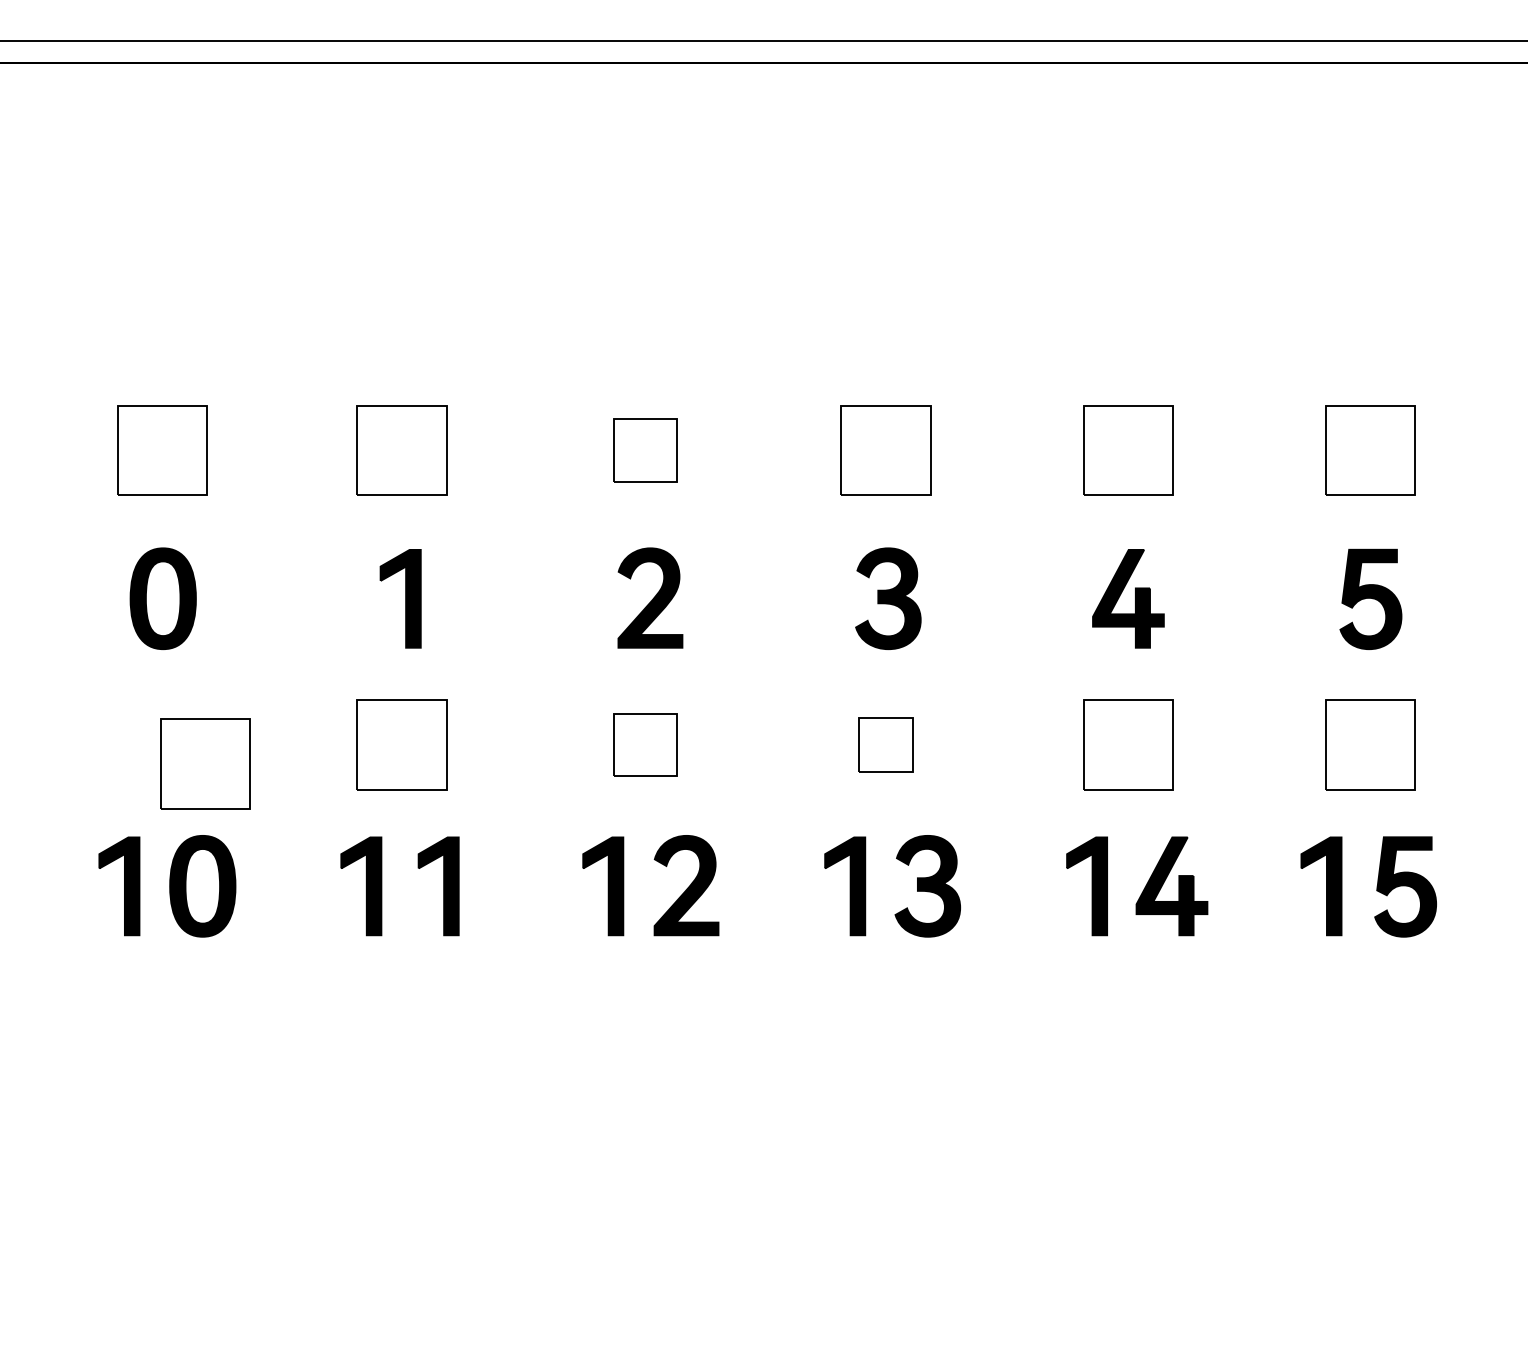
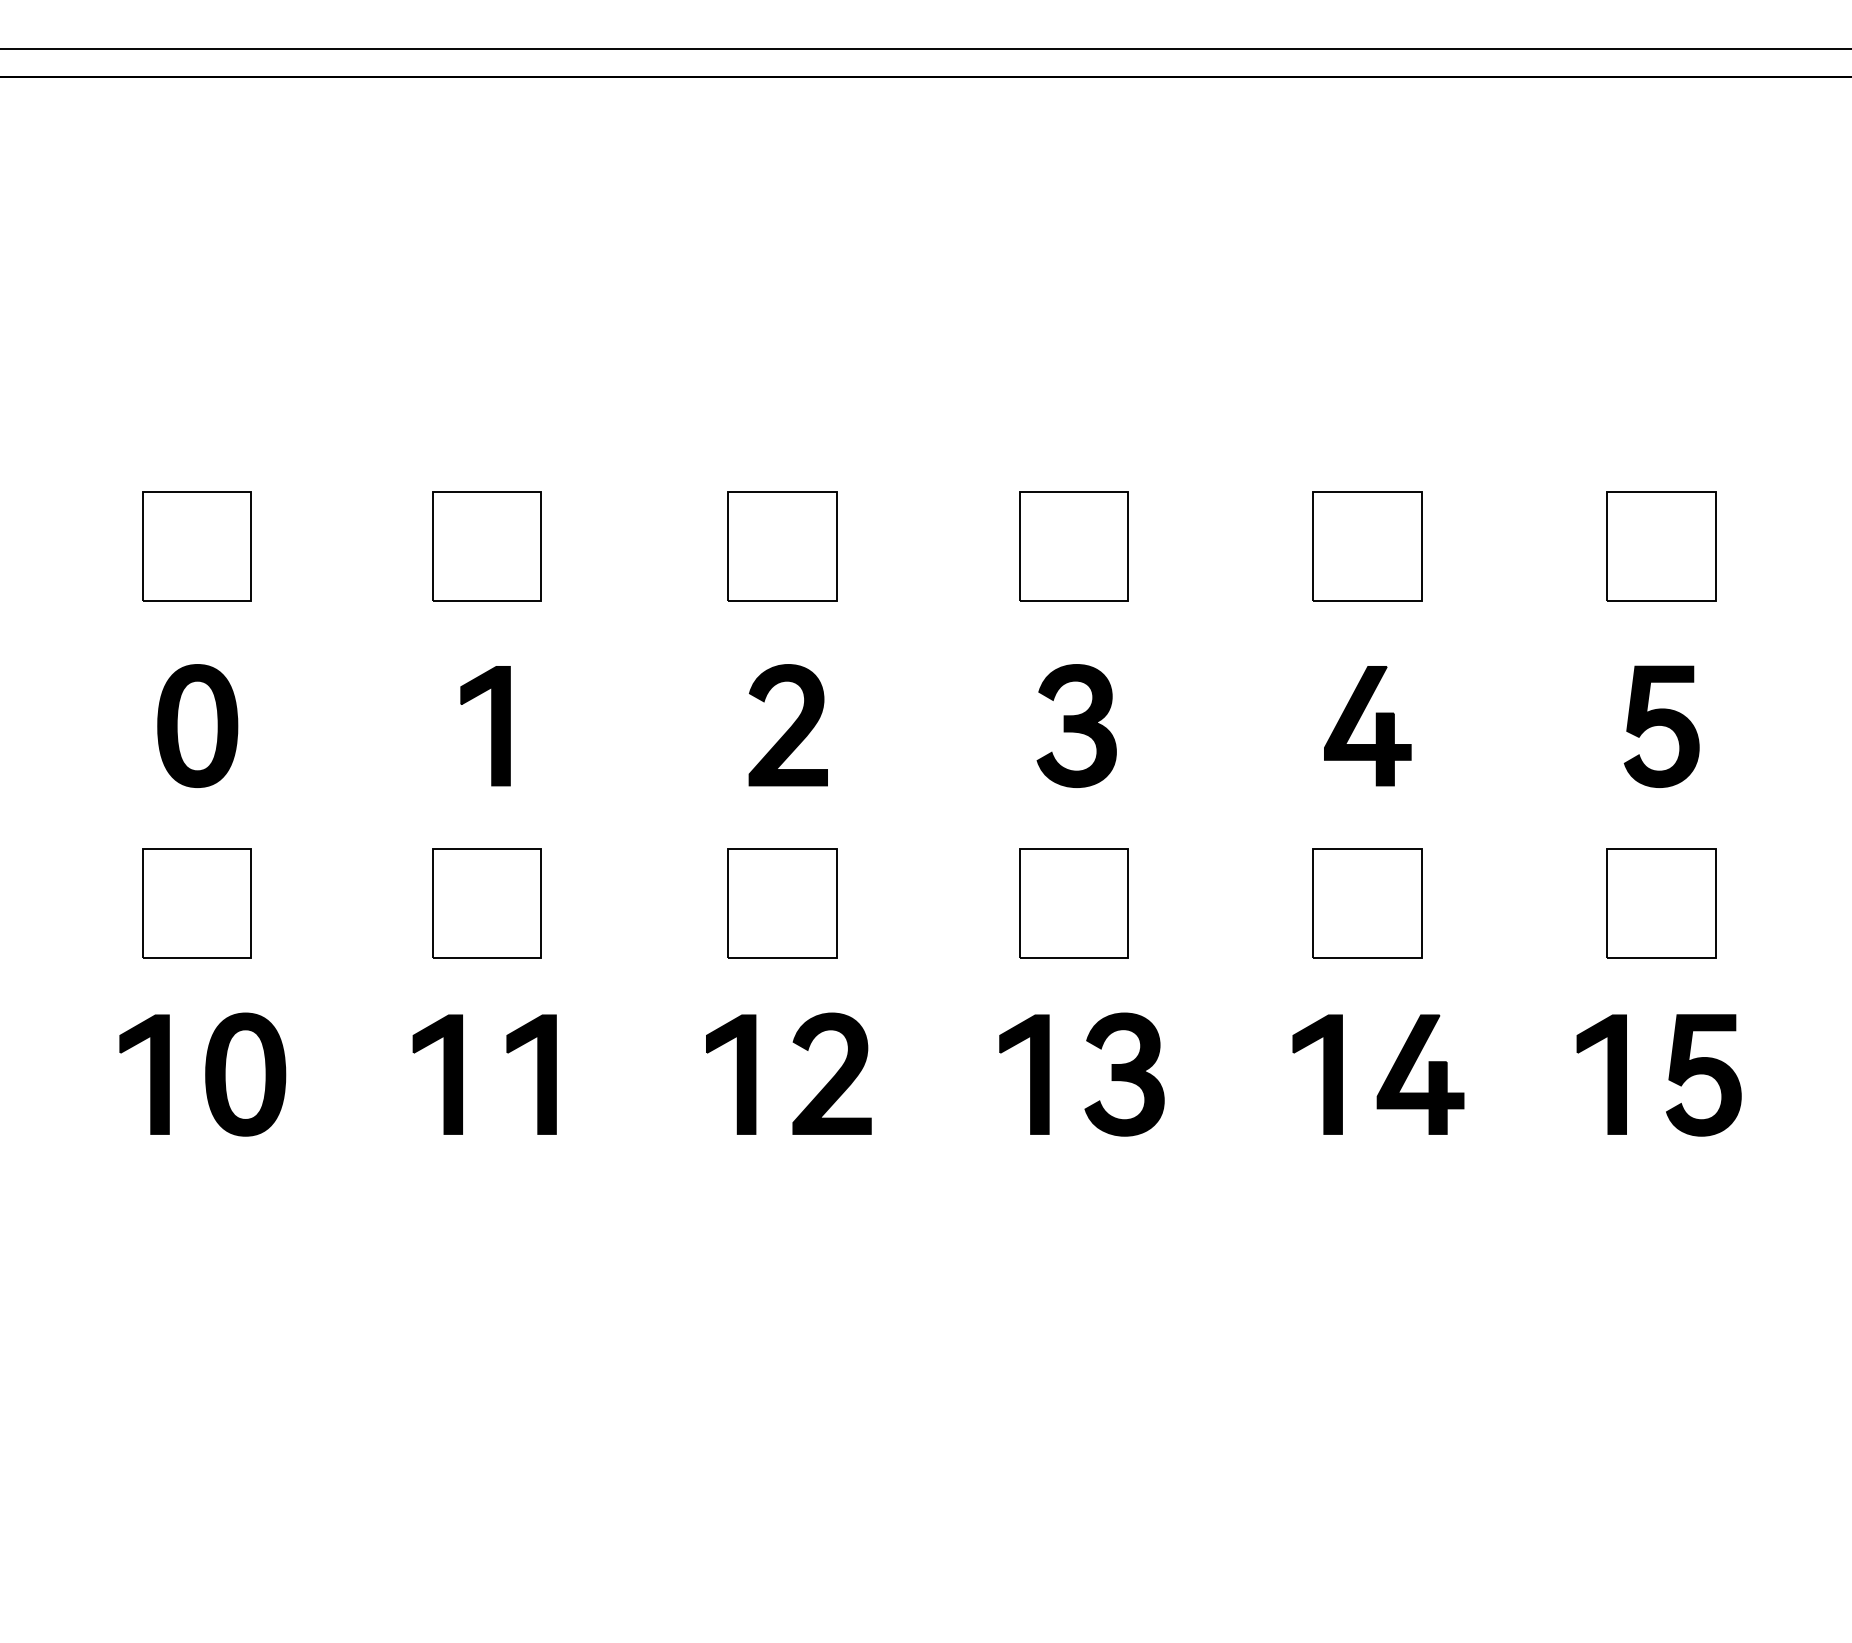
part: (645, 450) -> (782, 546), size x1.43
part: (645, 745) -> (782, 903), size x1.43
part: (885, 745) -> (1073, 903), size x1.67
part: (205, 764) -> (196, 903), moved

